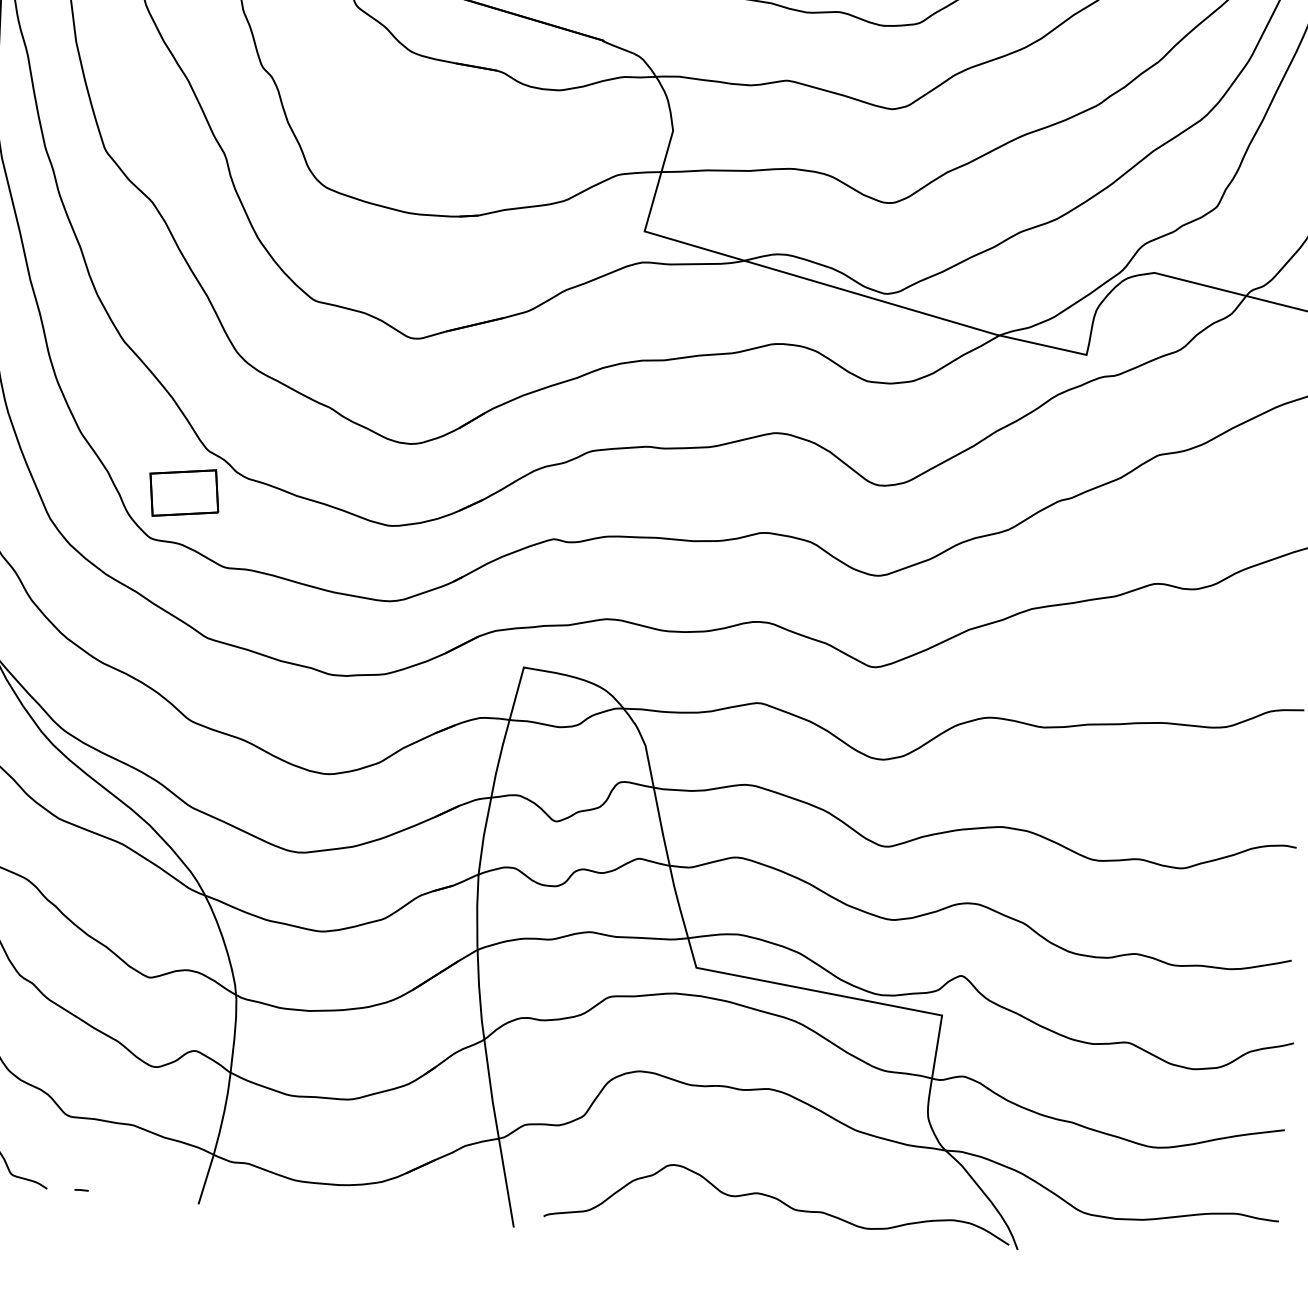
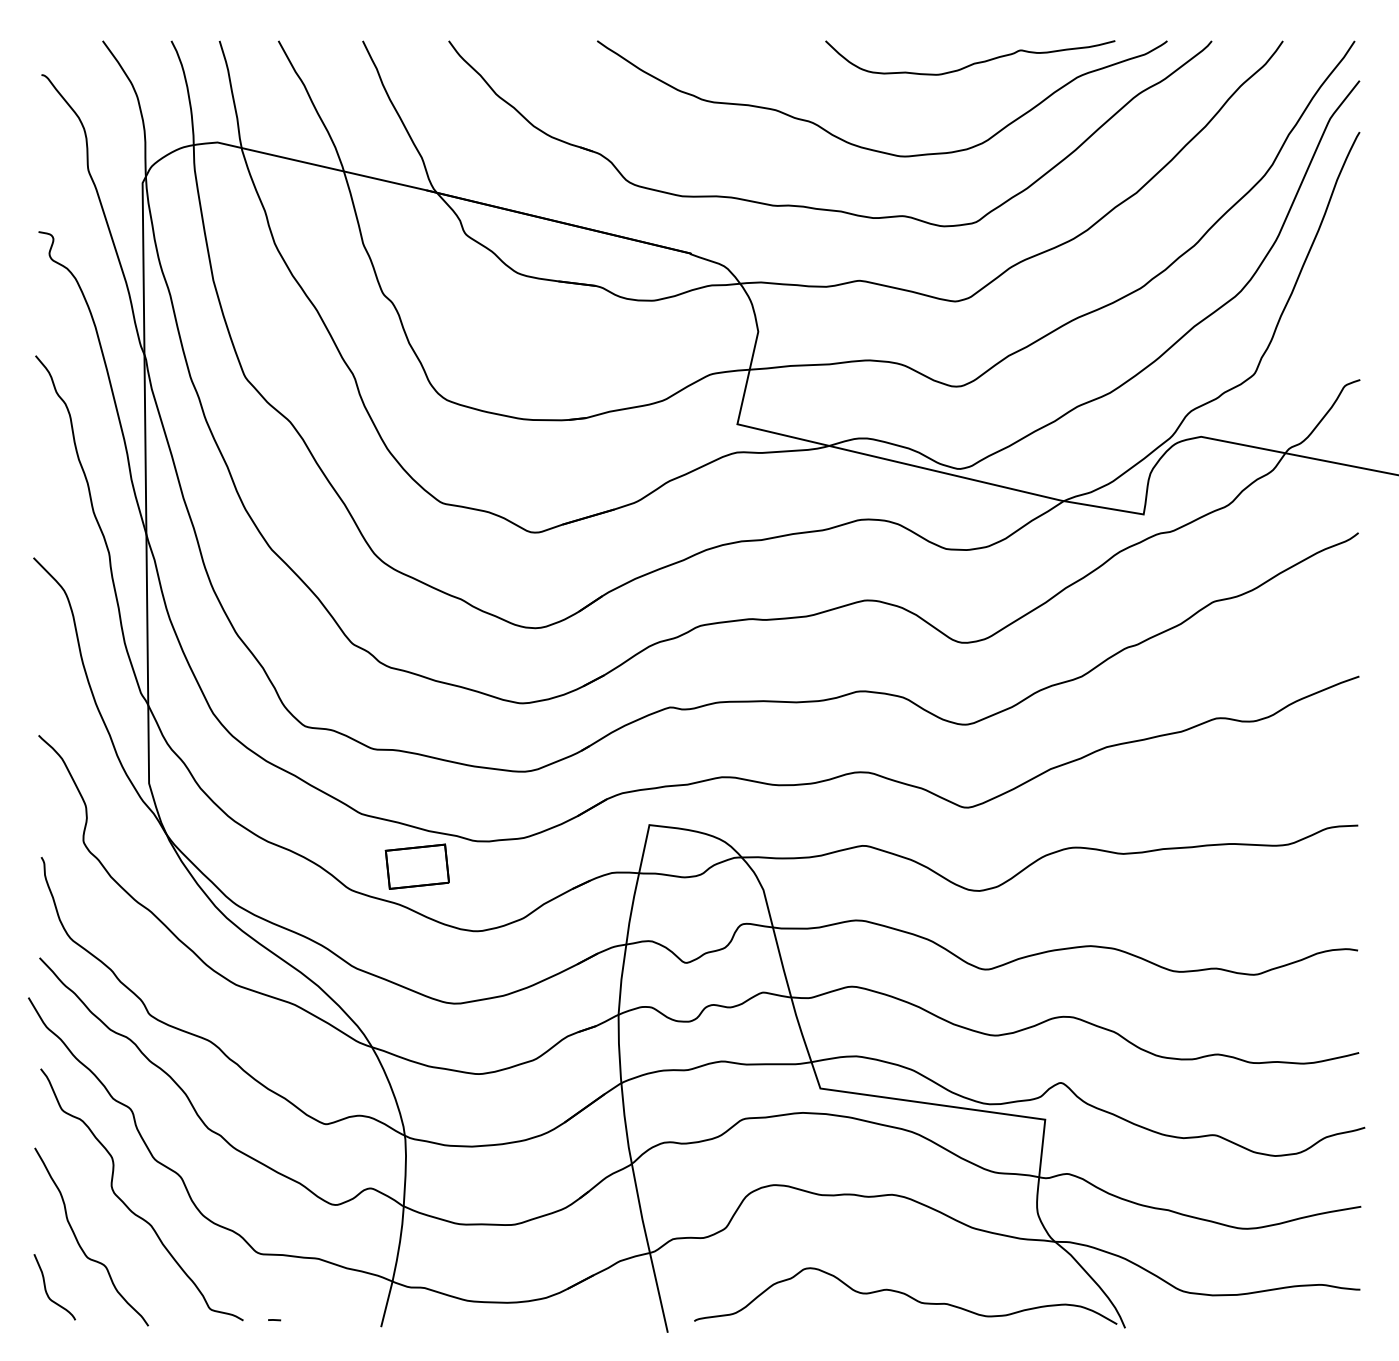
part: (183, 492) -> (416, 866), moved

